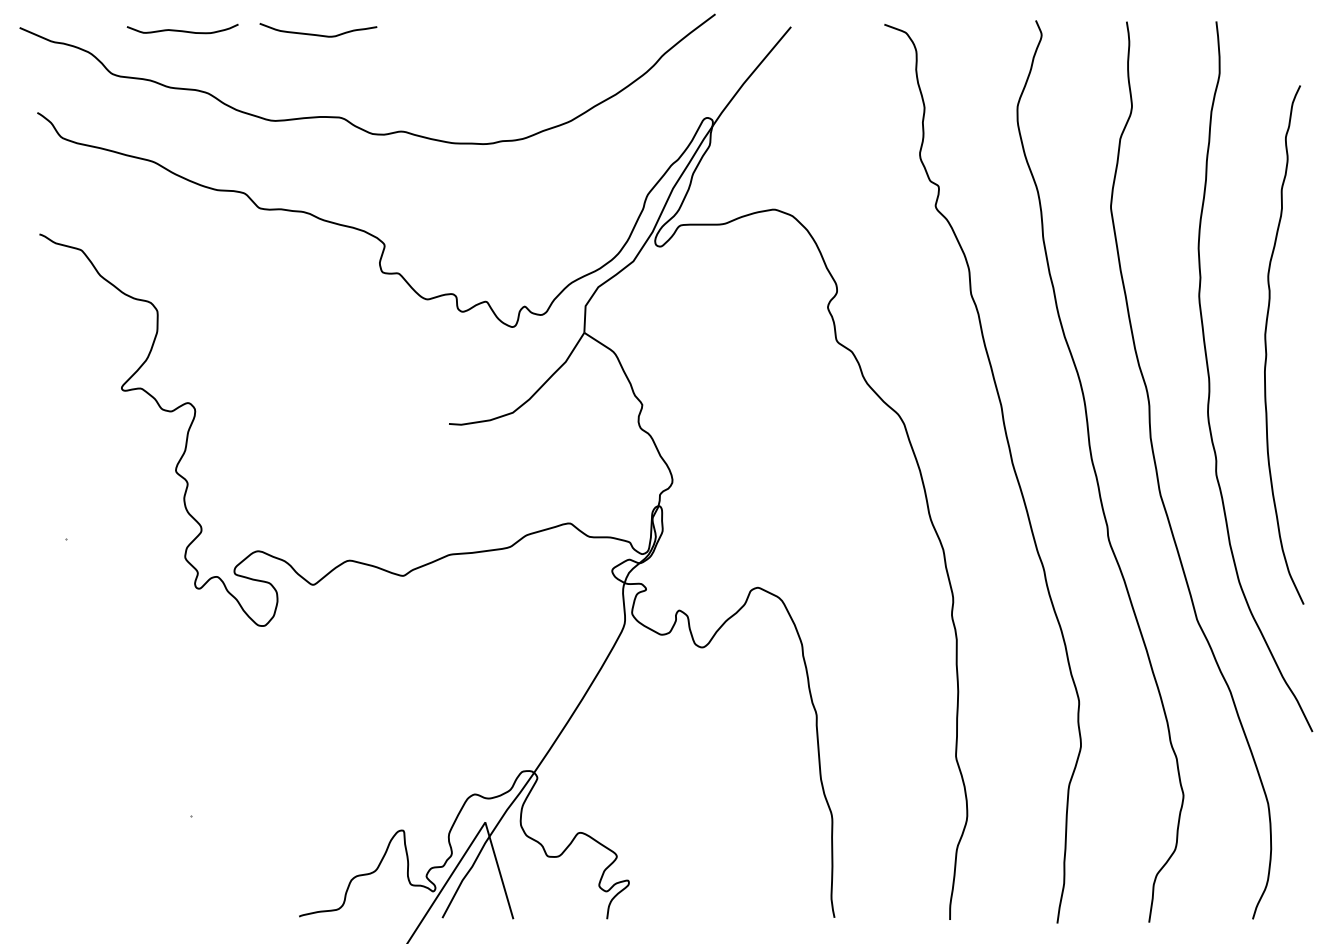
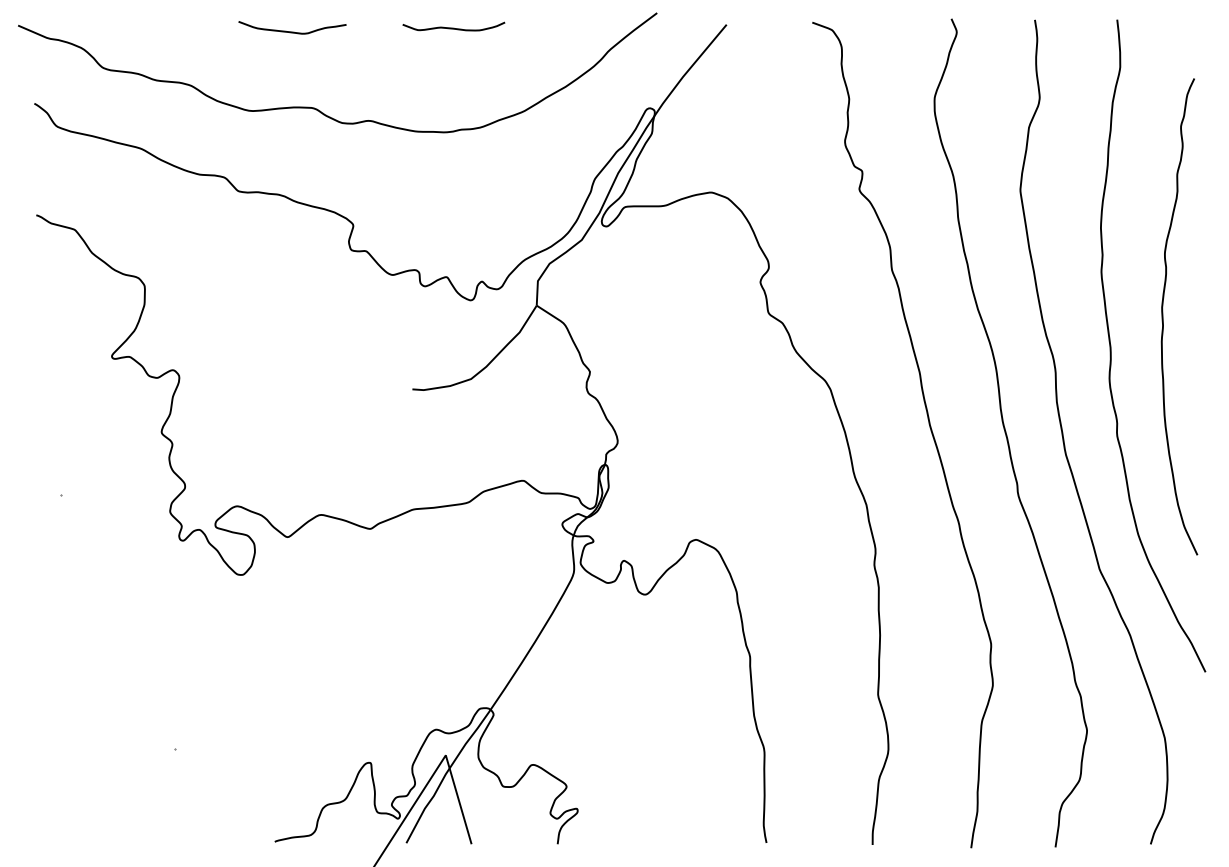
curve: (182, 29) -> (453, 27), moved

